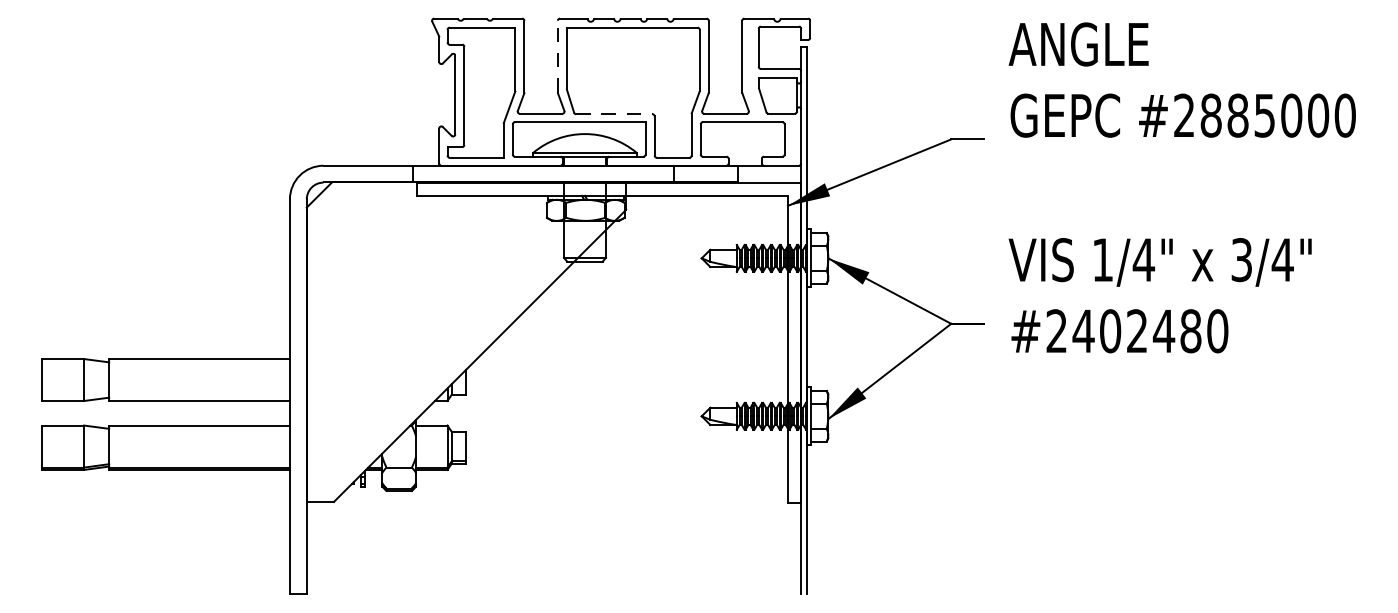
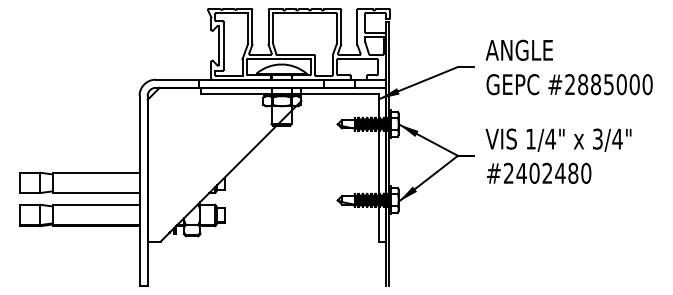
line: (557, 55) -> (268, 26), dashed -> solid
text: (1180, 80) -> (568, 67), moved
line: (615, 113) -> (296, 54), dashed -> solid
text: (1160, 294) -> (558, 155), moved

